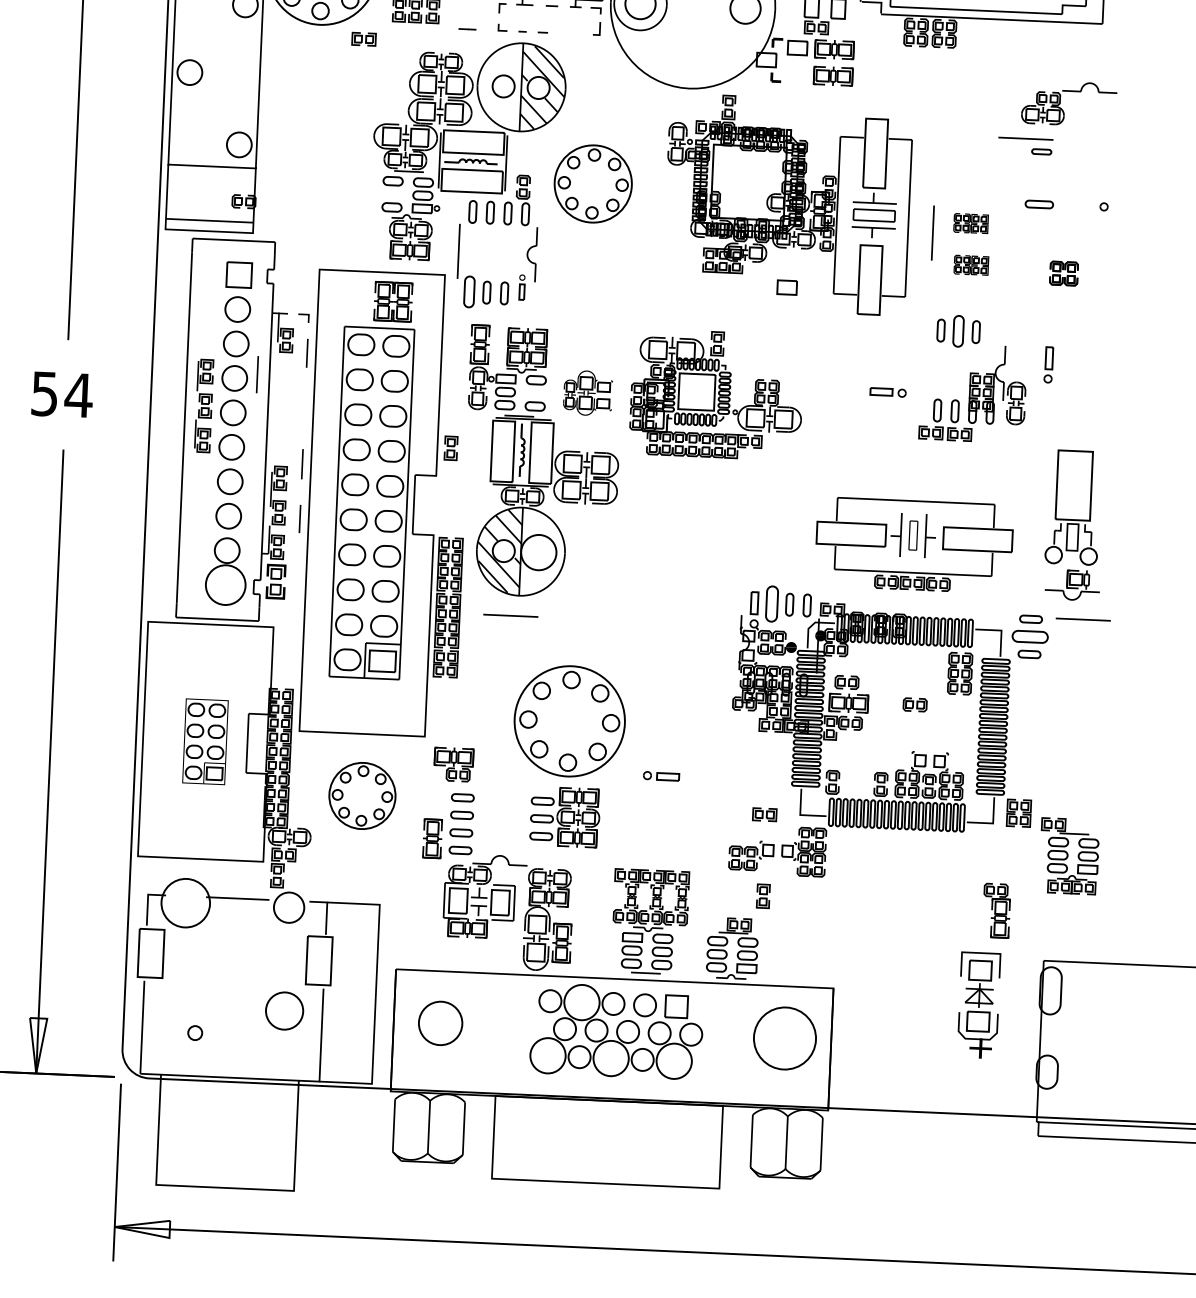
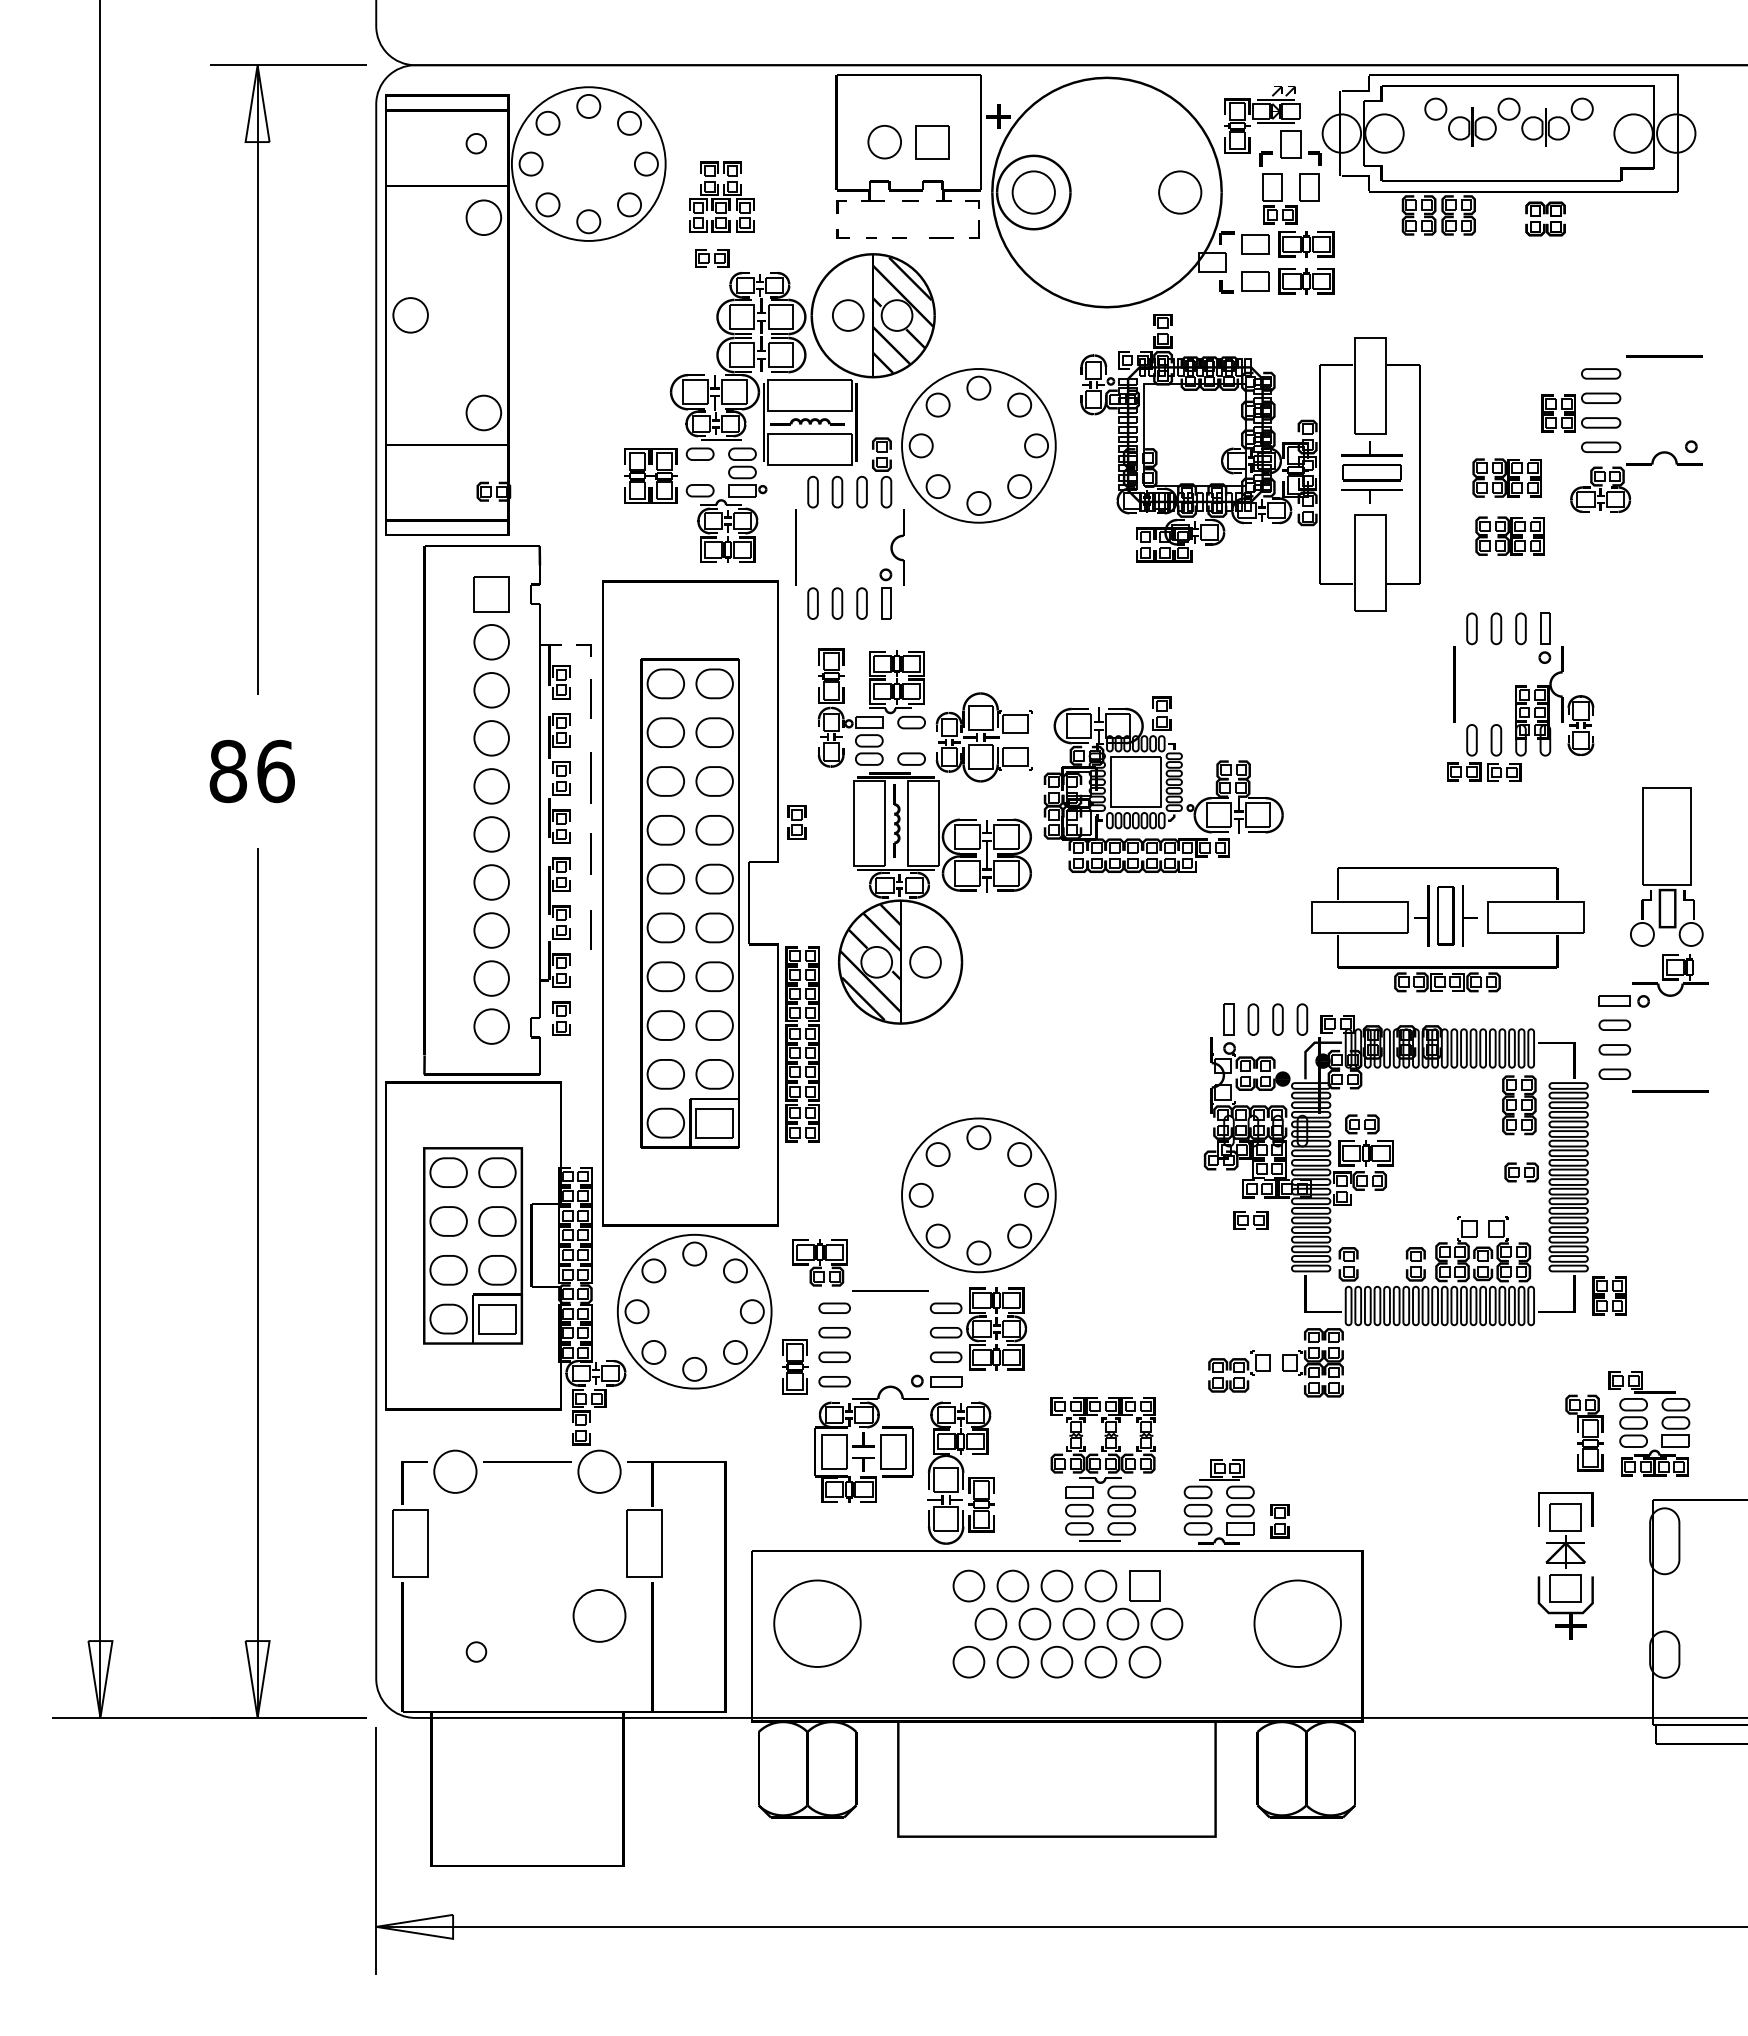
line: (467, 28) -> (941, 237), moved
part: (364, 39) -> (712, 258), moved
part: (1060, 102) -> (1624, 481), moved
line: (1025, 138) -> (1664, 356), moved
part: (1041, 151) -> (1601, 373), size x1.43
part: (1026, 178) -> (1581, 412), added
part: (592, 183) -> (978, 445), size x1.43
part: (970, 223) -> (1506, 477), size x1.43
line: (932, 233) -> (1454, 684), moved
part: (970, 264) -> (1509, 535), size x1.43
part: (1063, 273) -> (1545, 218), moved
part: (521, 286) -> (885, 593), size x1.43
part: (787, 287) -> (1255, 281), moved
part: (469, 291) -> (812, 603), size x0.71
part: (393, 301) -> (650, 475), moved
part: (958, 331) -> (1496, 628), size x0.71
part: (1048, 364) -> (1544, 637), moved
line: (257, 374) -> (590, 777), moved
part: (887, 392) -> (1623, 1001), moved
part: (587, 393) -> (983, 737), size x1.43
text: (62, 394) -> (252, 771), 54 -> 86
part: (716, 394) -> (1163, 784), moved
part: (203, 405) -> (559, 778), moved
part: (913, 535) -> (1445, 915), size x1.43
circle: (538, 552) -> (925, 961), size x0.62
part: (276, 581) -> (561, 1018), size x0.71
circle: (225, 585) -> (491, 1026), size x0.62
part: (772, 603) -> (1253, 1019), size x0.62
line: (510, 615) -> (890, 1290), moved
line: (1083, 619) -> (1670, 1091), moved
part: (1030, 636) -> (1614, 1049), size x0.62
part: (915, 704) -> (1521, 1172), moved
part: (205, 741) -> (472, 1245), size x1.67
part: (661, 775) -> (936, 1380), moved
part: (362, 795) -> (694, 1311), size x1.67
part: (764, 814) -> (1250, 1220), moved
part: (1069, 856) -> (1649, 1423), moved
part: (763, 896) -> (1279, 1521), moved
circle: (185, 902) -> (455, 1471), size x0.62
circle: (581, 1002) -> (1012, 1585), size x0.62
circle: (440, 1023) -> (817, 1623), size x1.43
circle: (547, 1055) -> (968, 1661), size x0.62
circle: (610, 1058) -> (1056, 1661), size x0.62
circle: (673, 1060) -> (1144, 1661), size x0.62

